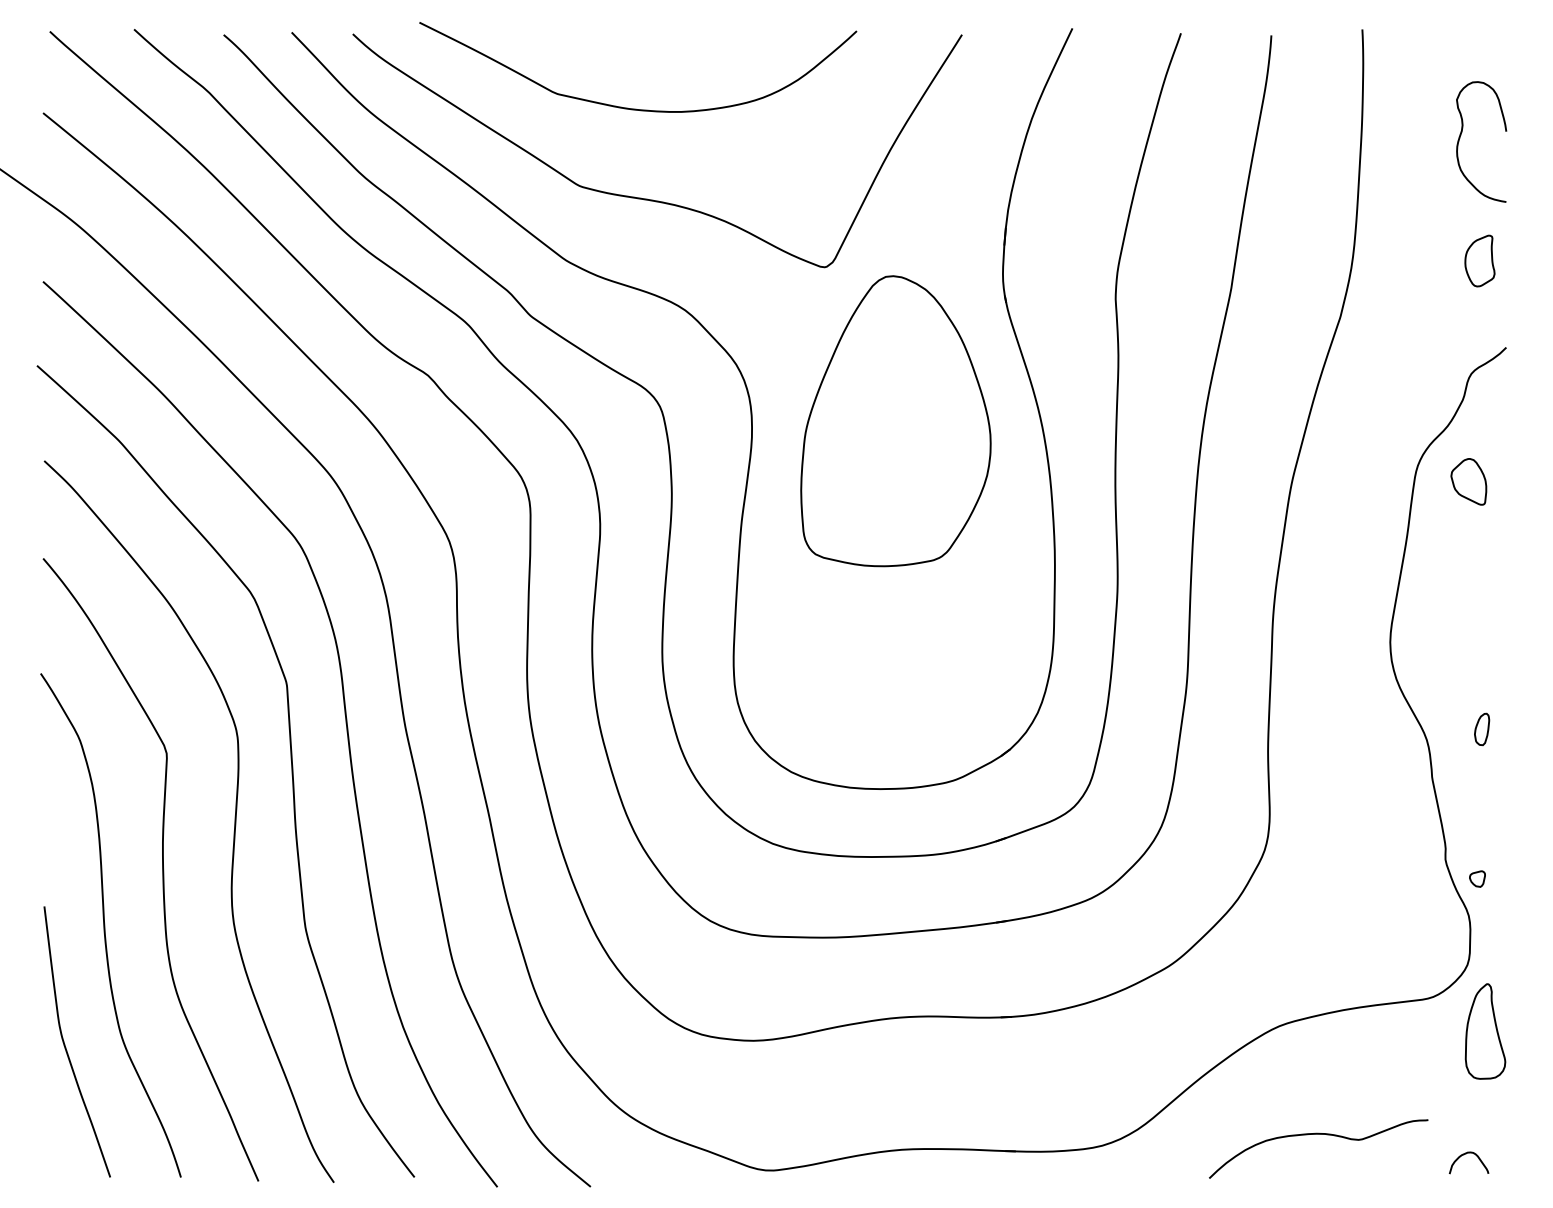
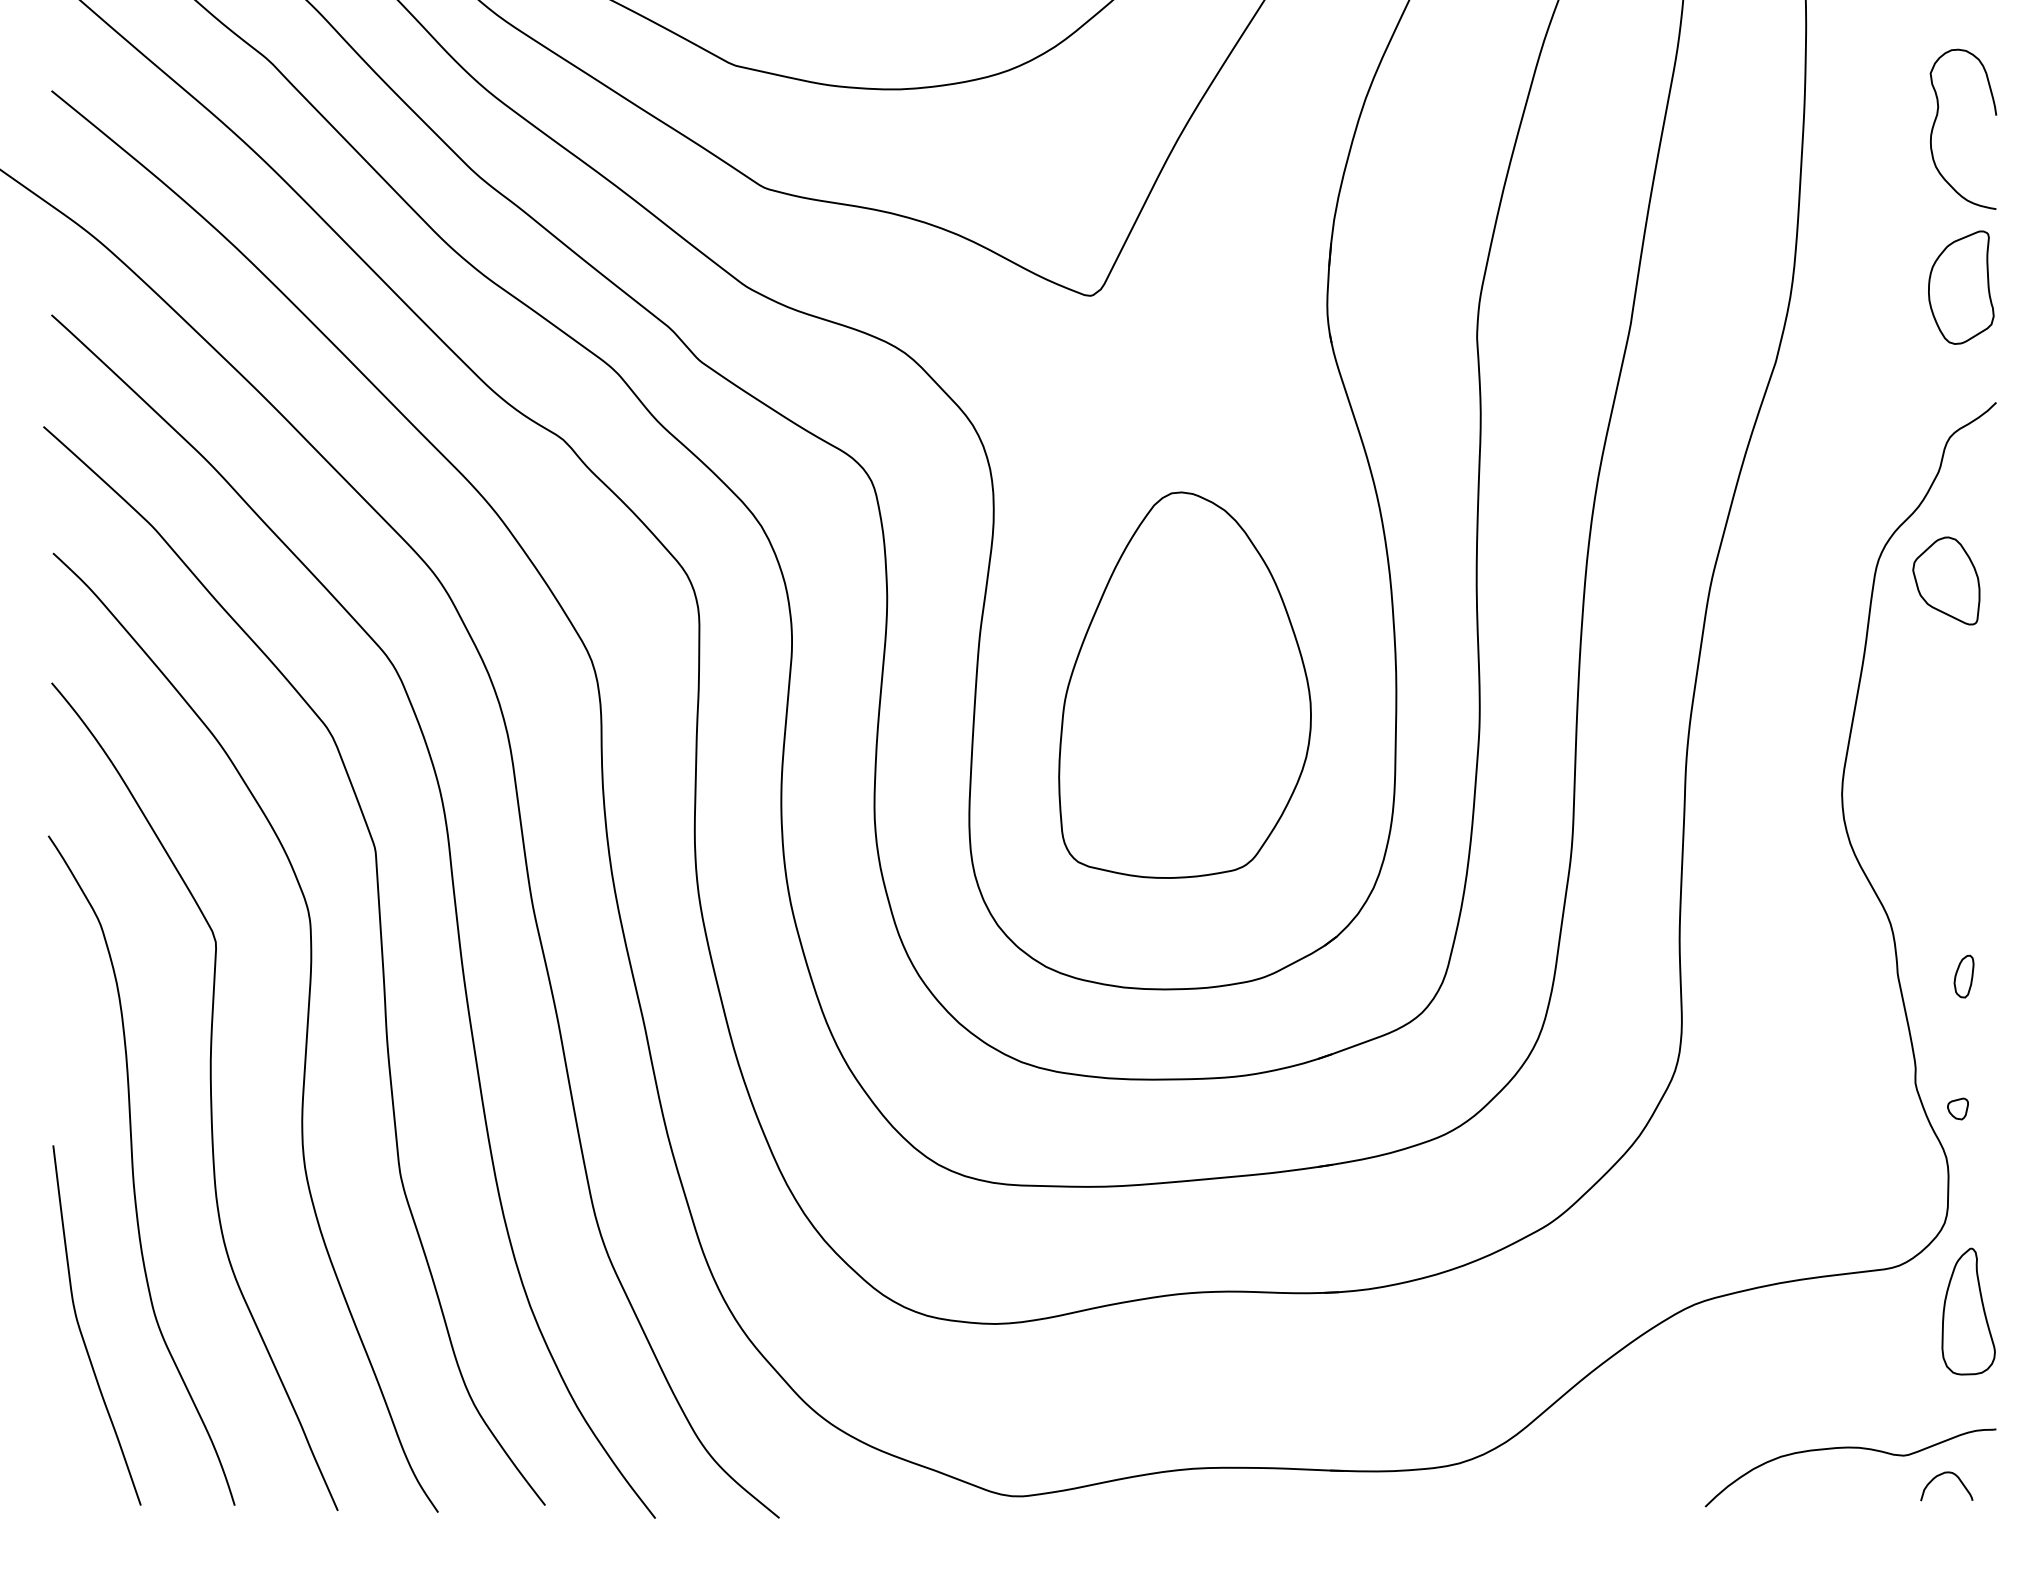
part: (1479, 260) -> (1960, 286), size x1.67
part: (895, 421) -> (1184, 685), moved
part: (1468, 481) -> (1946, 580), size x1.43
part: (1482, 729) -> (1964, 976), moved
curve: (1318, 1134) -> (1850, 1448), moved

